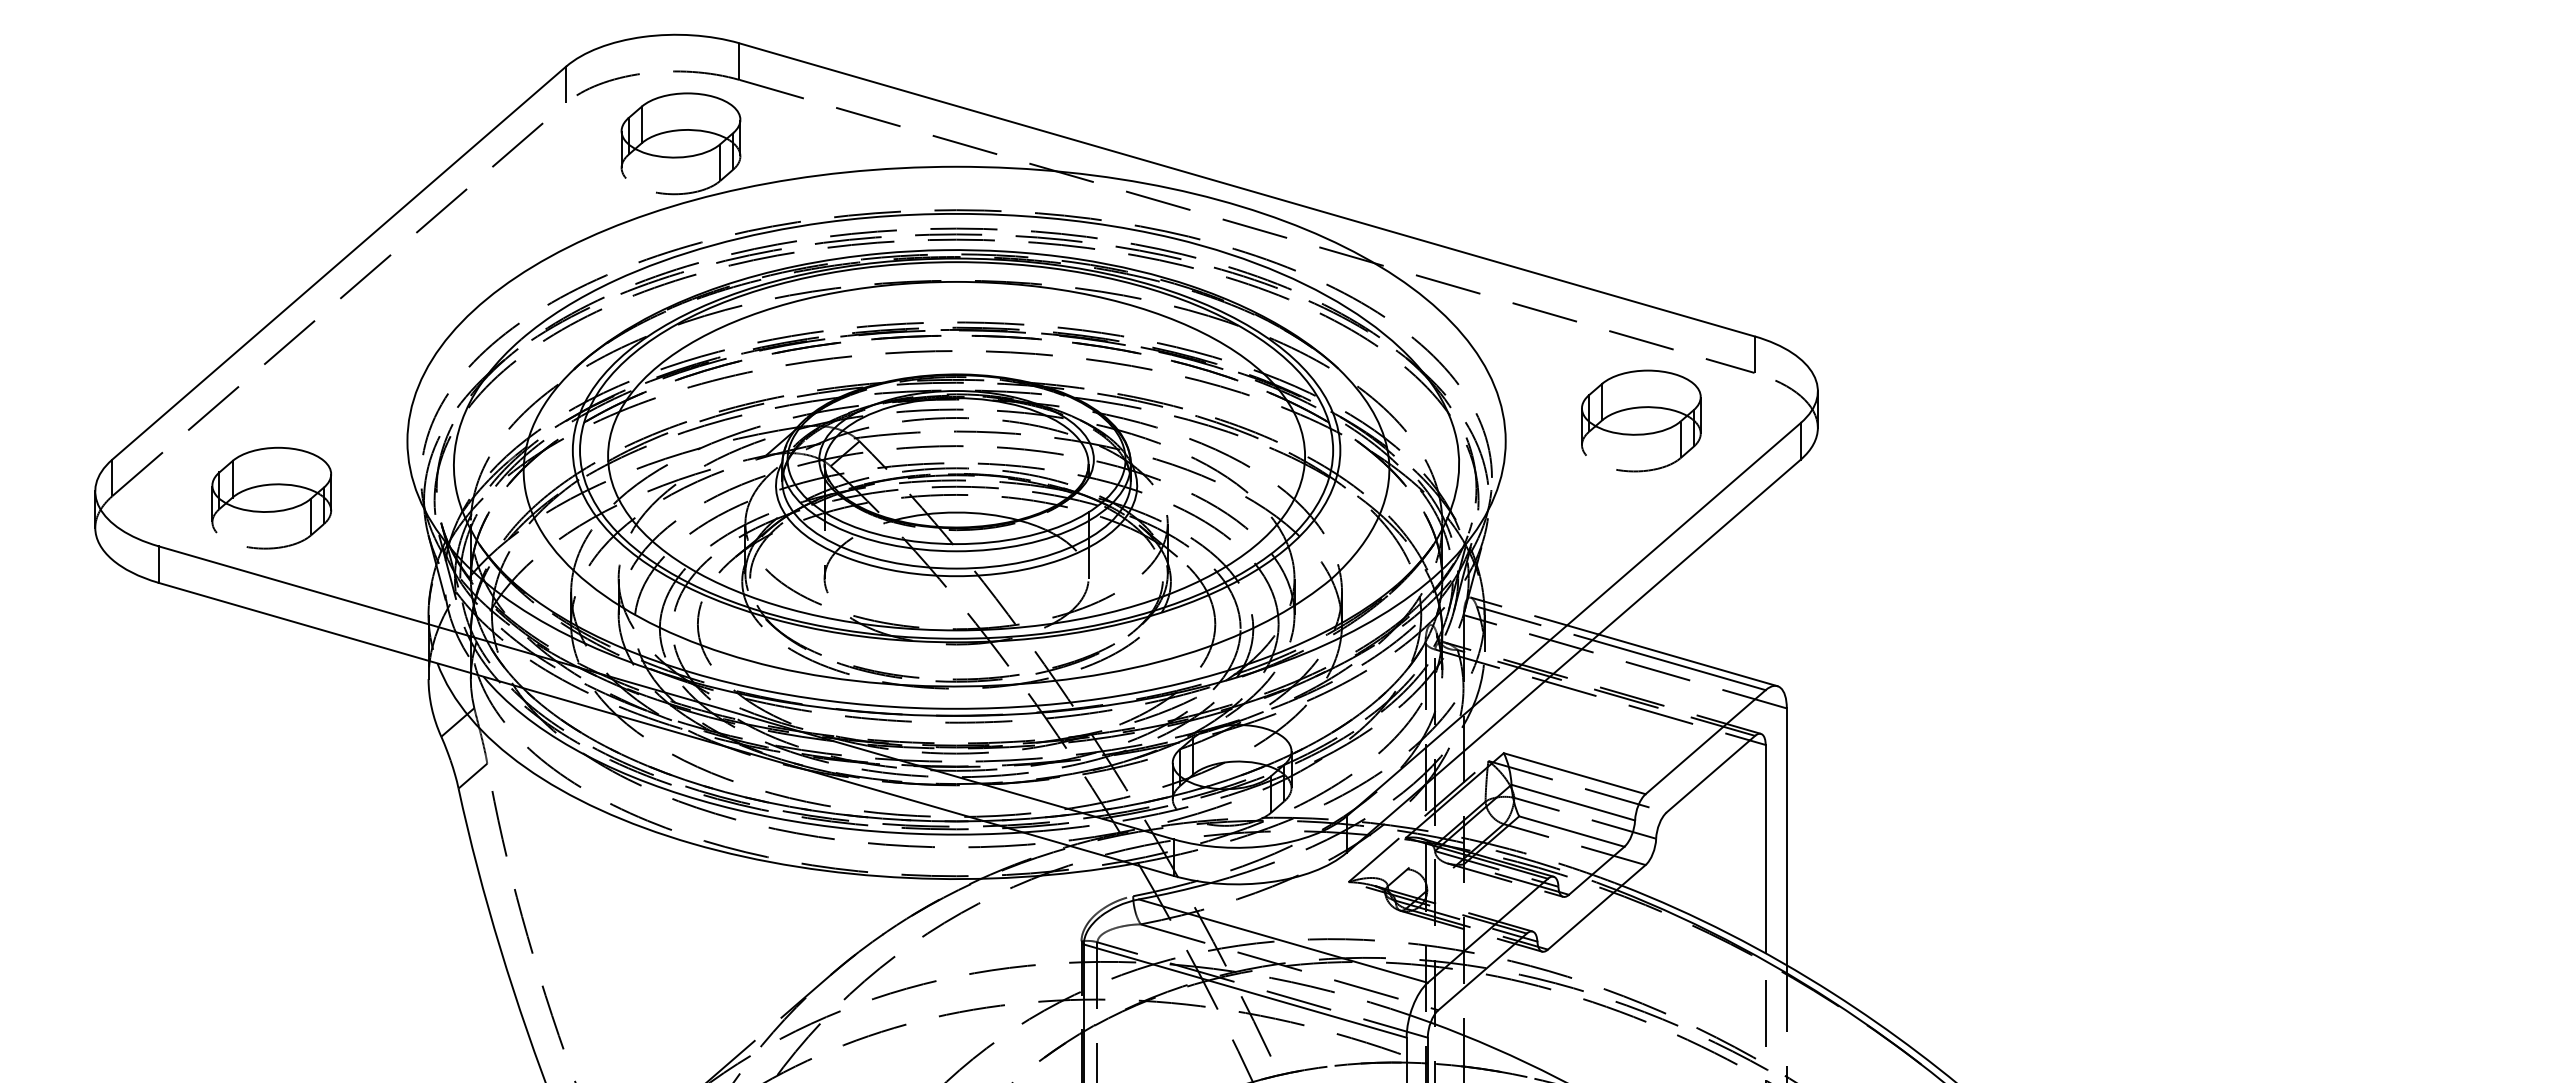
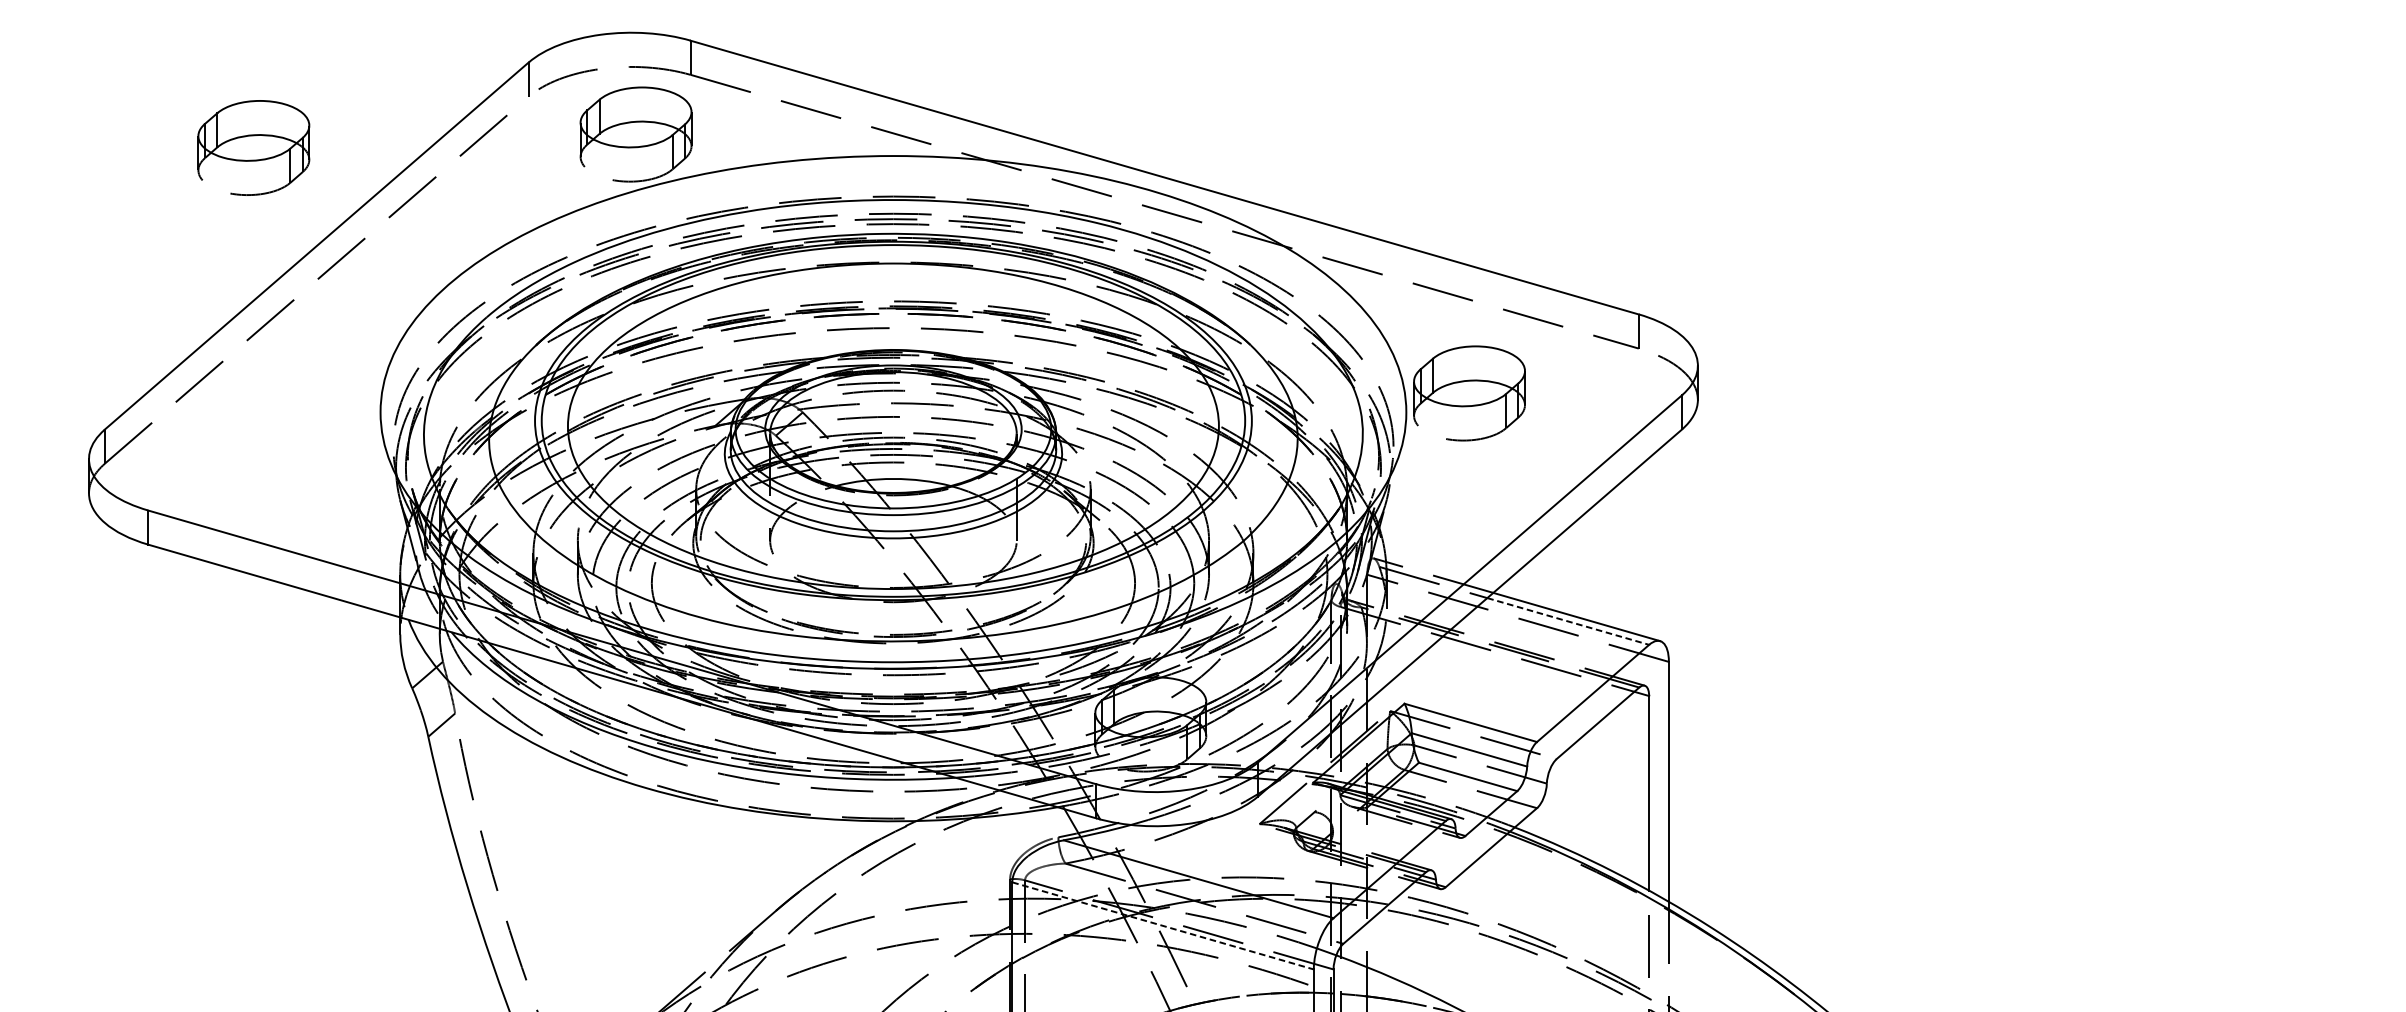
part: (1641, 420) -> (1469, 392), moved
part: (271, 497) -> (253, 147), moved
line: (1679, 665) -> (1568, 621), solid -> dashed
line: (1245, 991) -> (1163, 926), solid -> dashed

